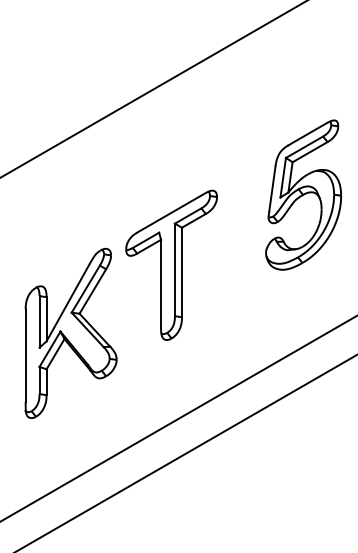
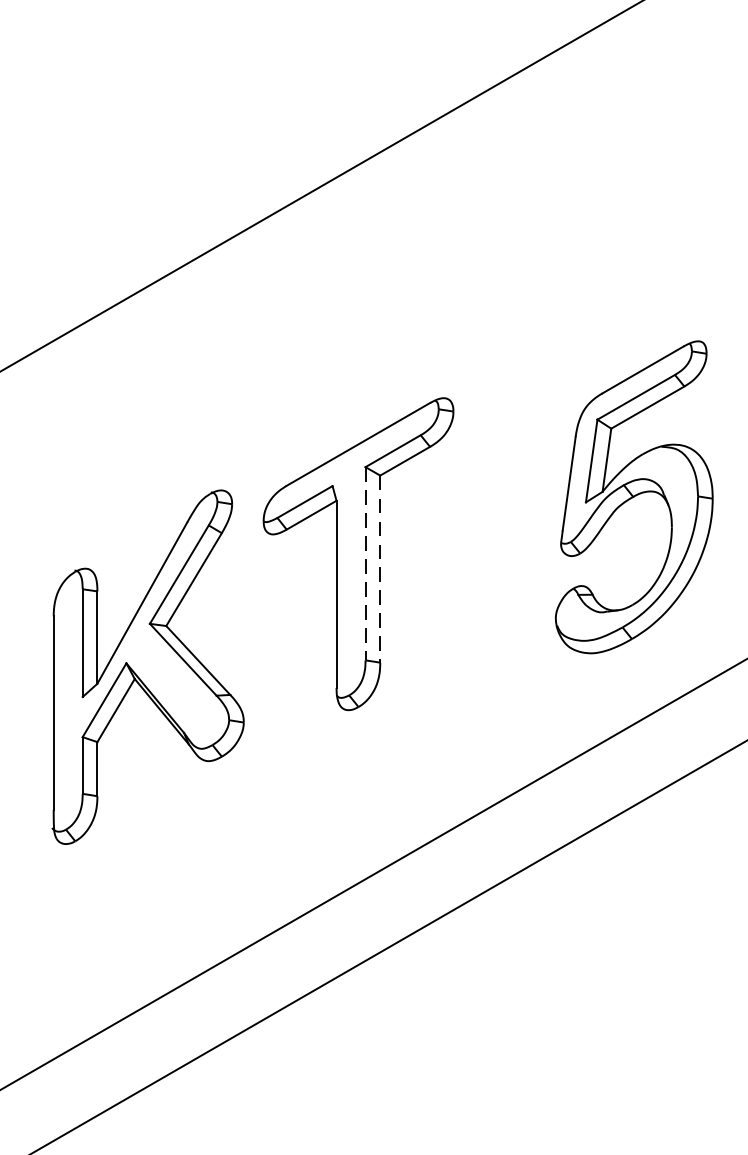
part: (303, 194) -> (634, 496), moved
line: (174, 270) -> (364, 564), solid -> dashed
line: (182, 272) -> (381, 569), solid -> dashed
part: (70, 332) -> (147, 665), moved

